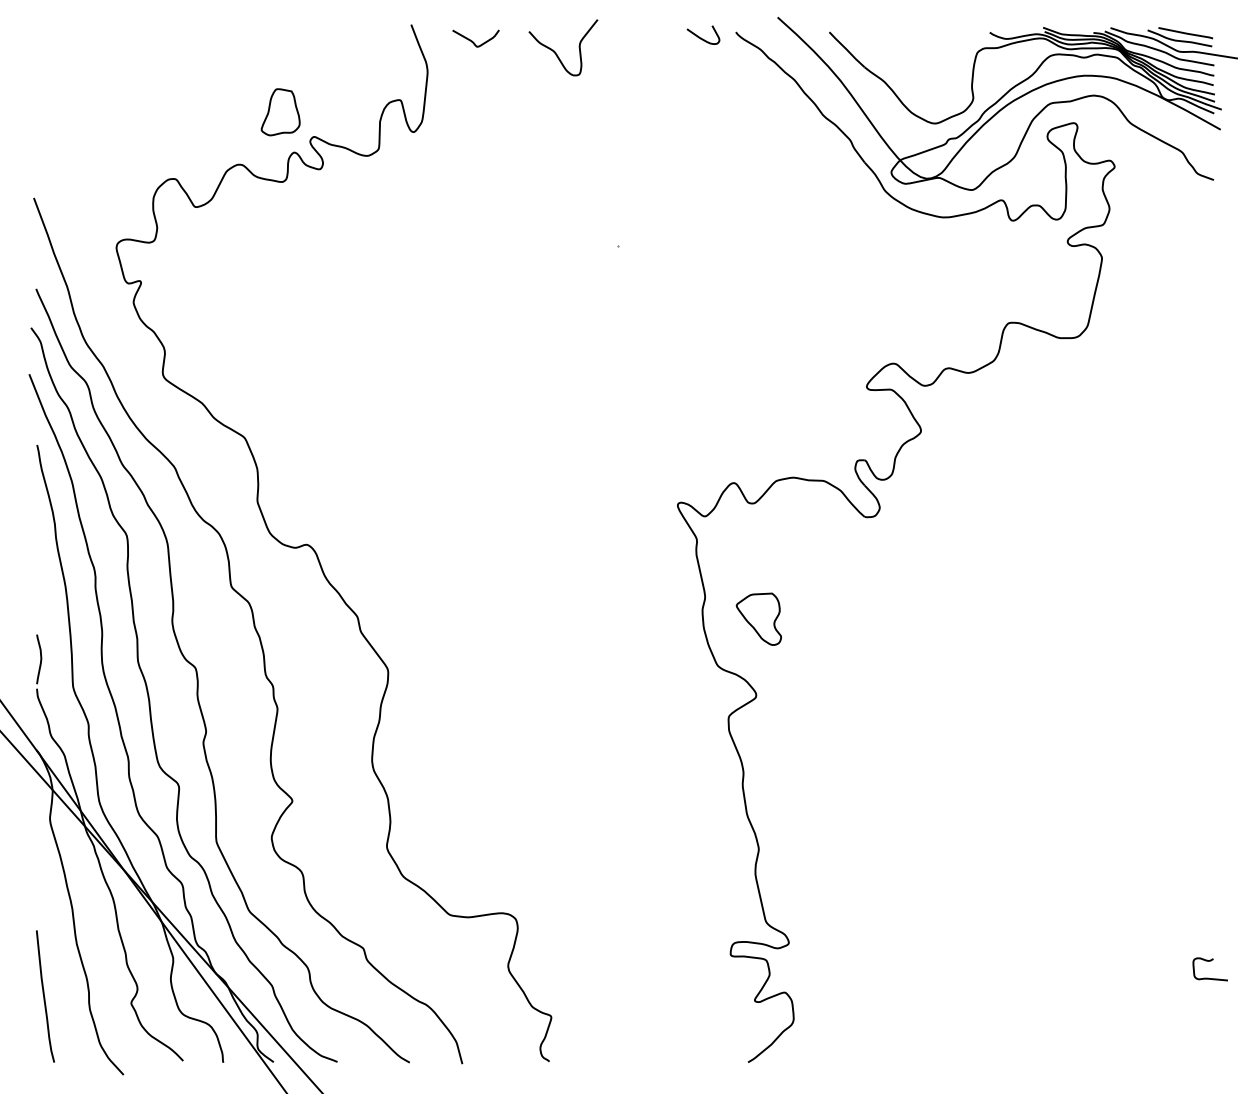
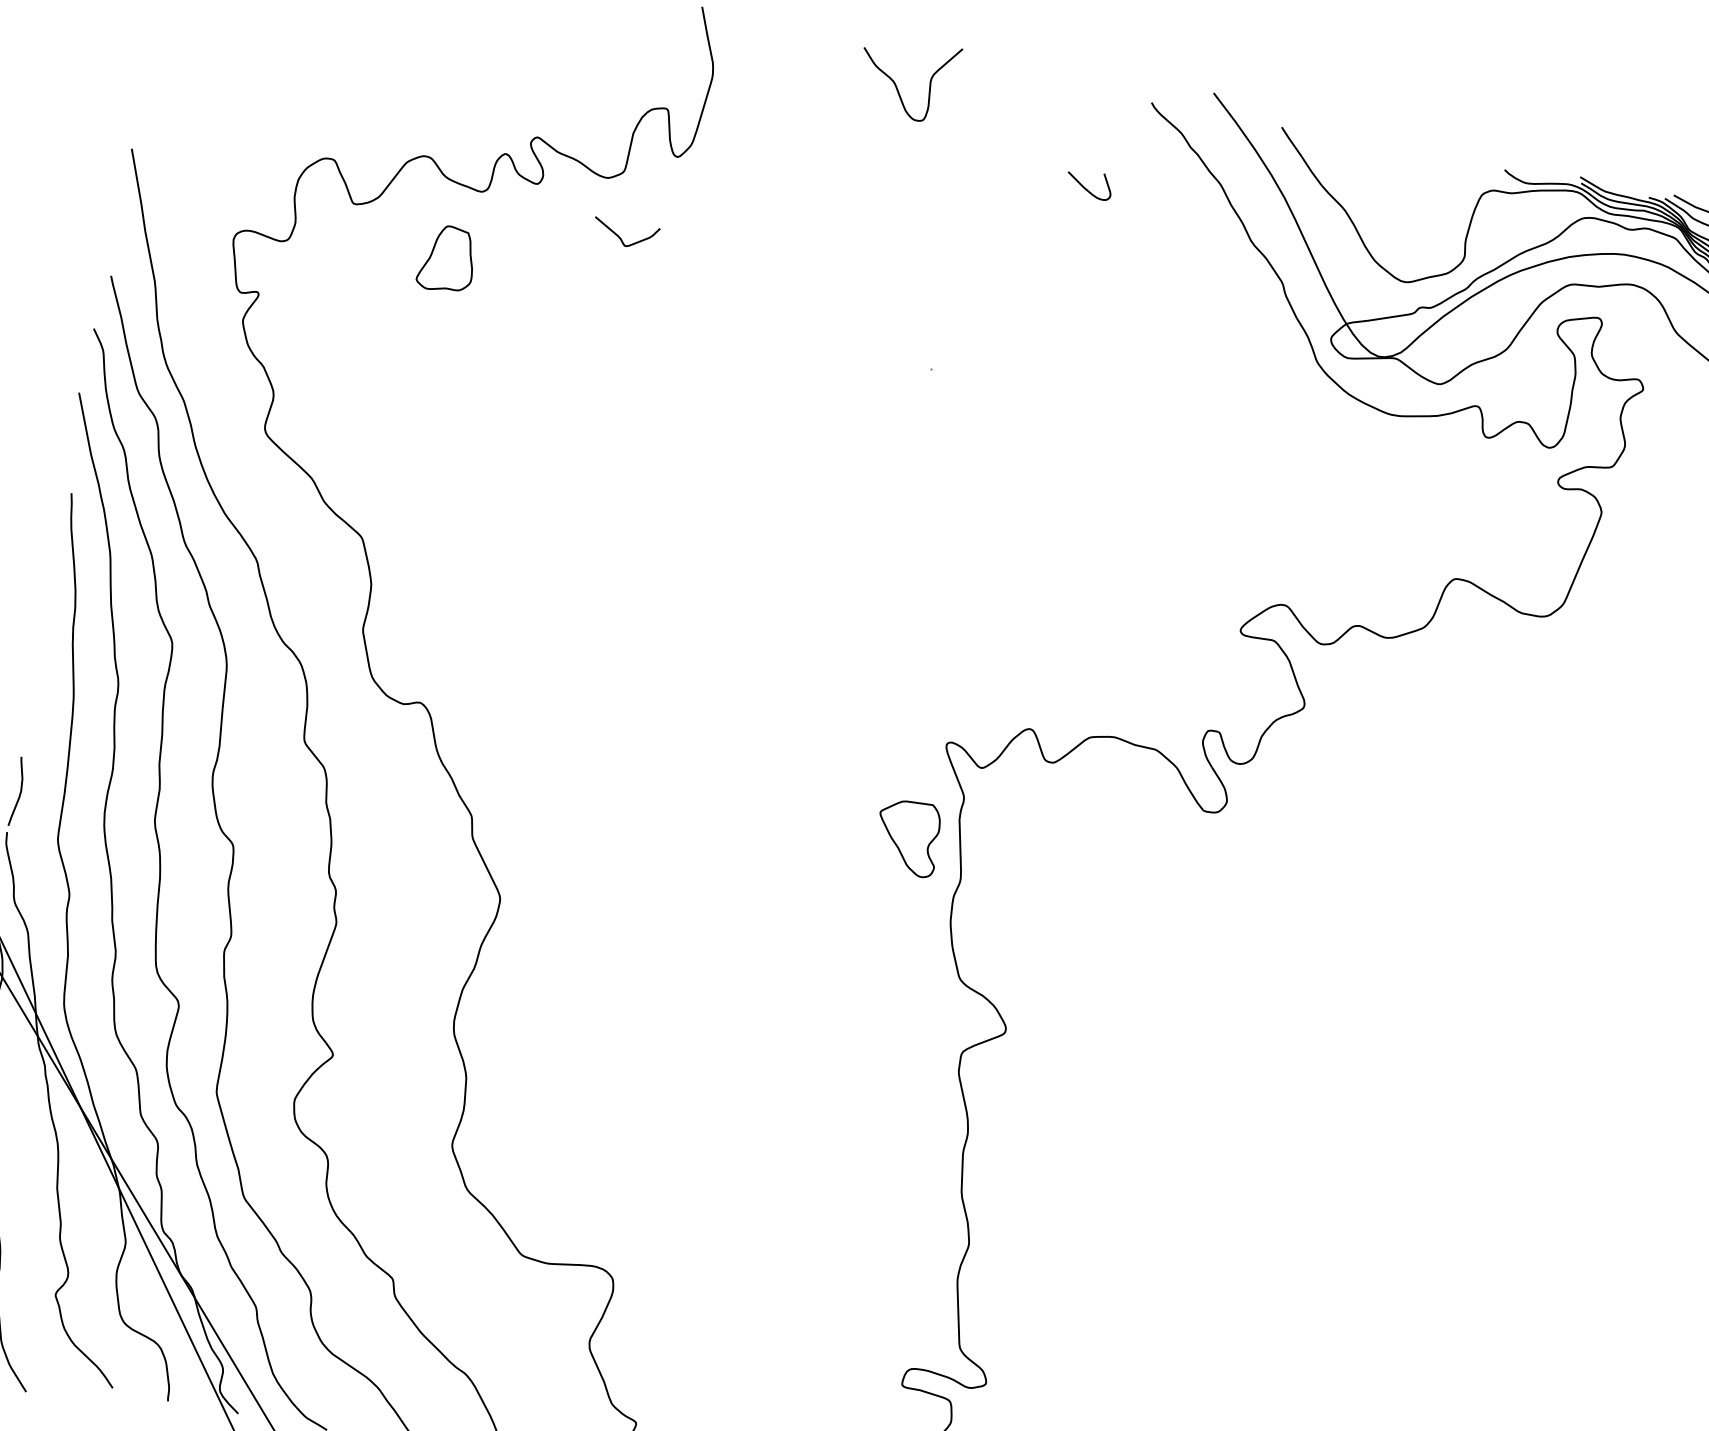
curve: (701, 37) -> (1086, 187), moved
curve: (472, 40) -> (620, 236), moved
part: (280, 112) -> (447, 259), moved
part: (758, 618) -> (907, 836), moved

